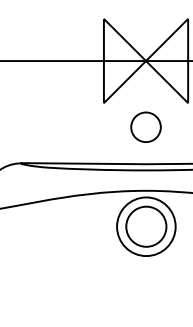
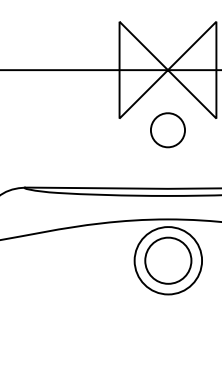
part: (145, 126) -> (167, 129), moved

